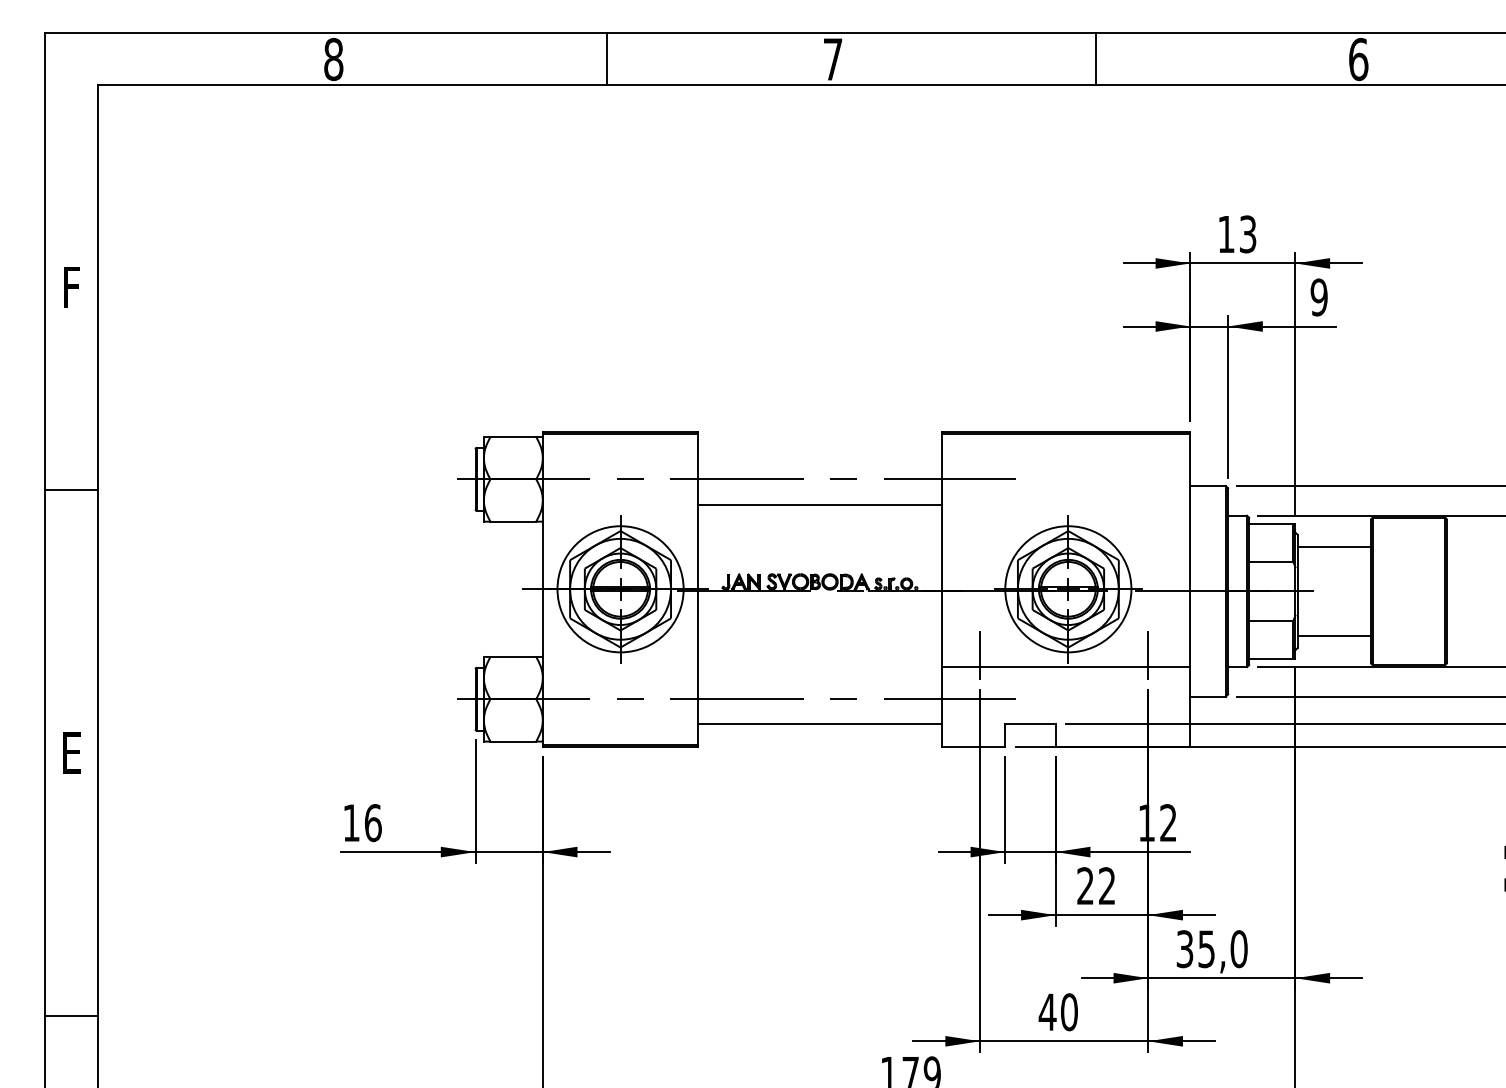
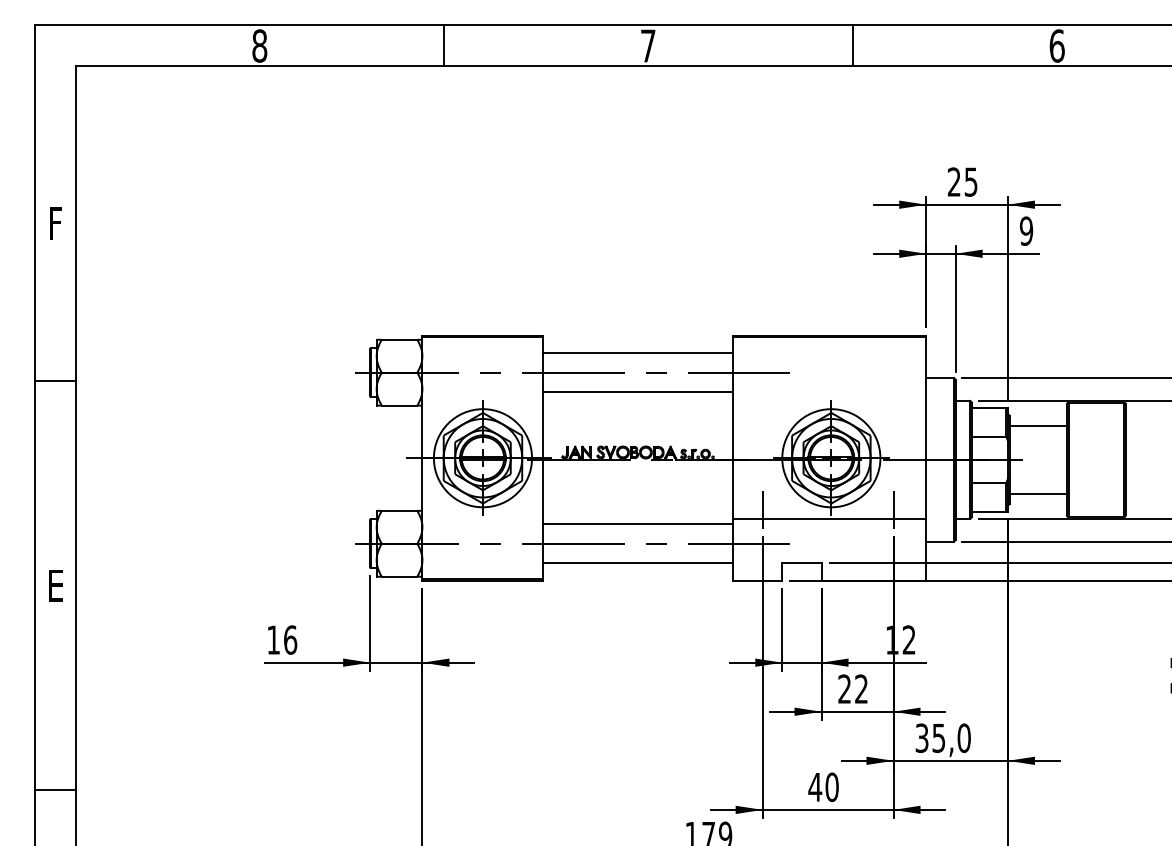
line: (606, 58) -> (444, 45), moved
text: (1237, 233) -> (962, 181), 13 -> 25
line: (820, 454) -> (638, 353), added
line: (820, 674) -> (638, 524), added

